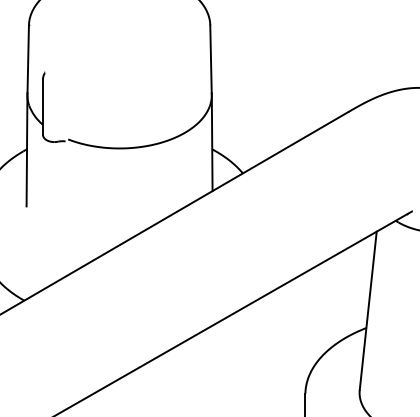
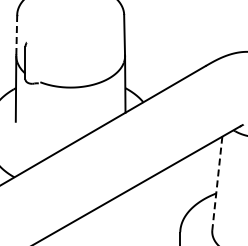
line: (27, 60) -> (16, 35), solid -> dashed
line: (368, 311) -> (217, 183), solid -> dashed

